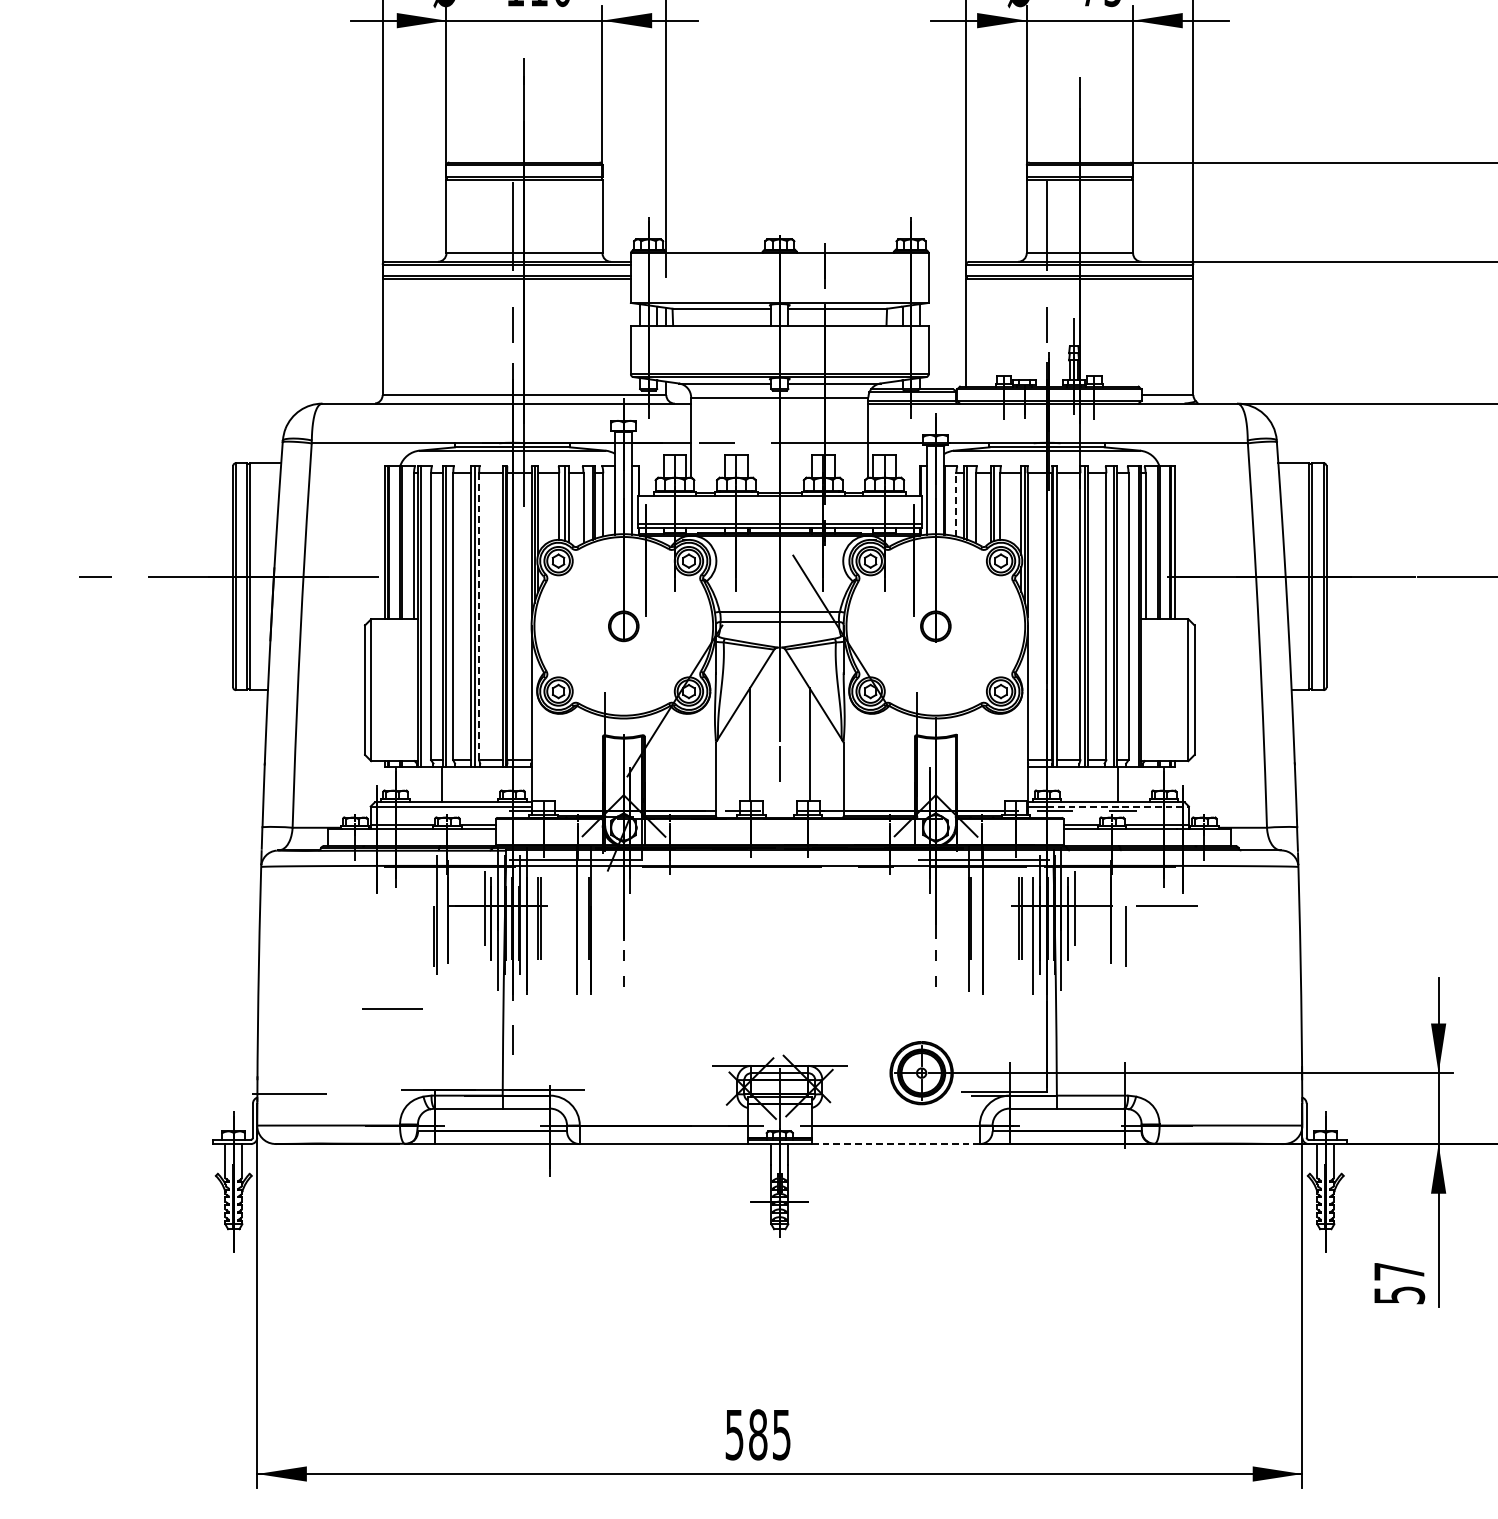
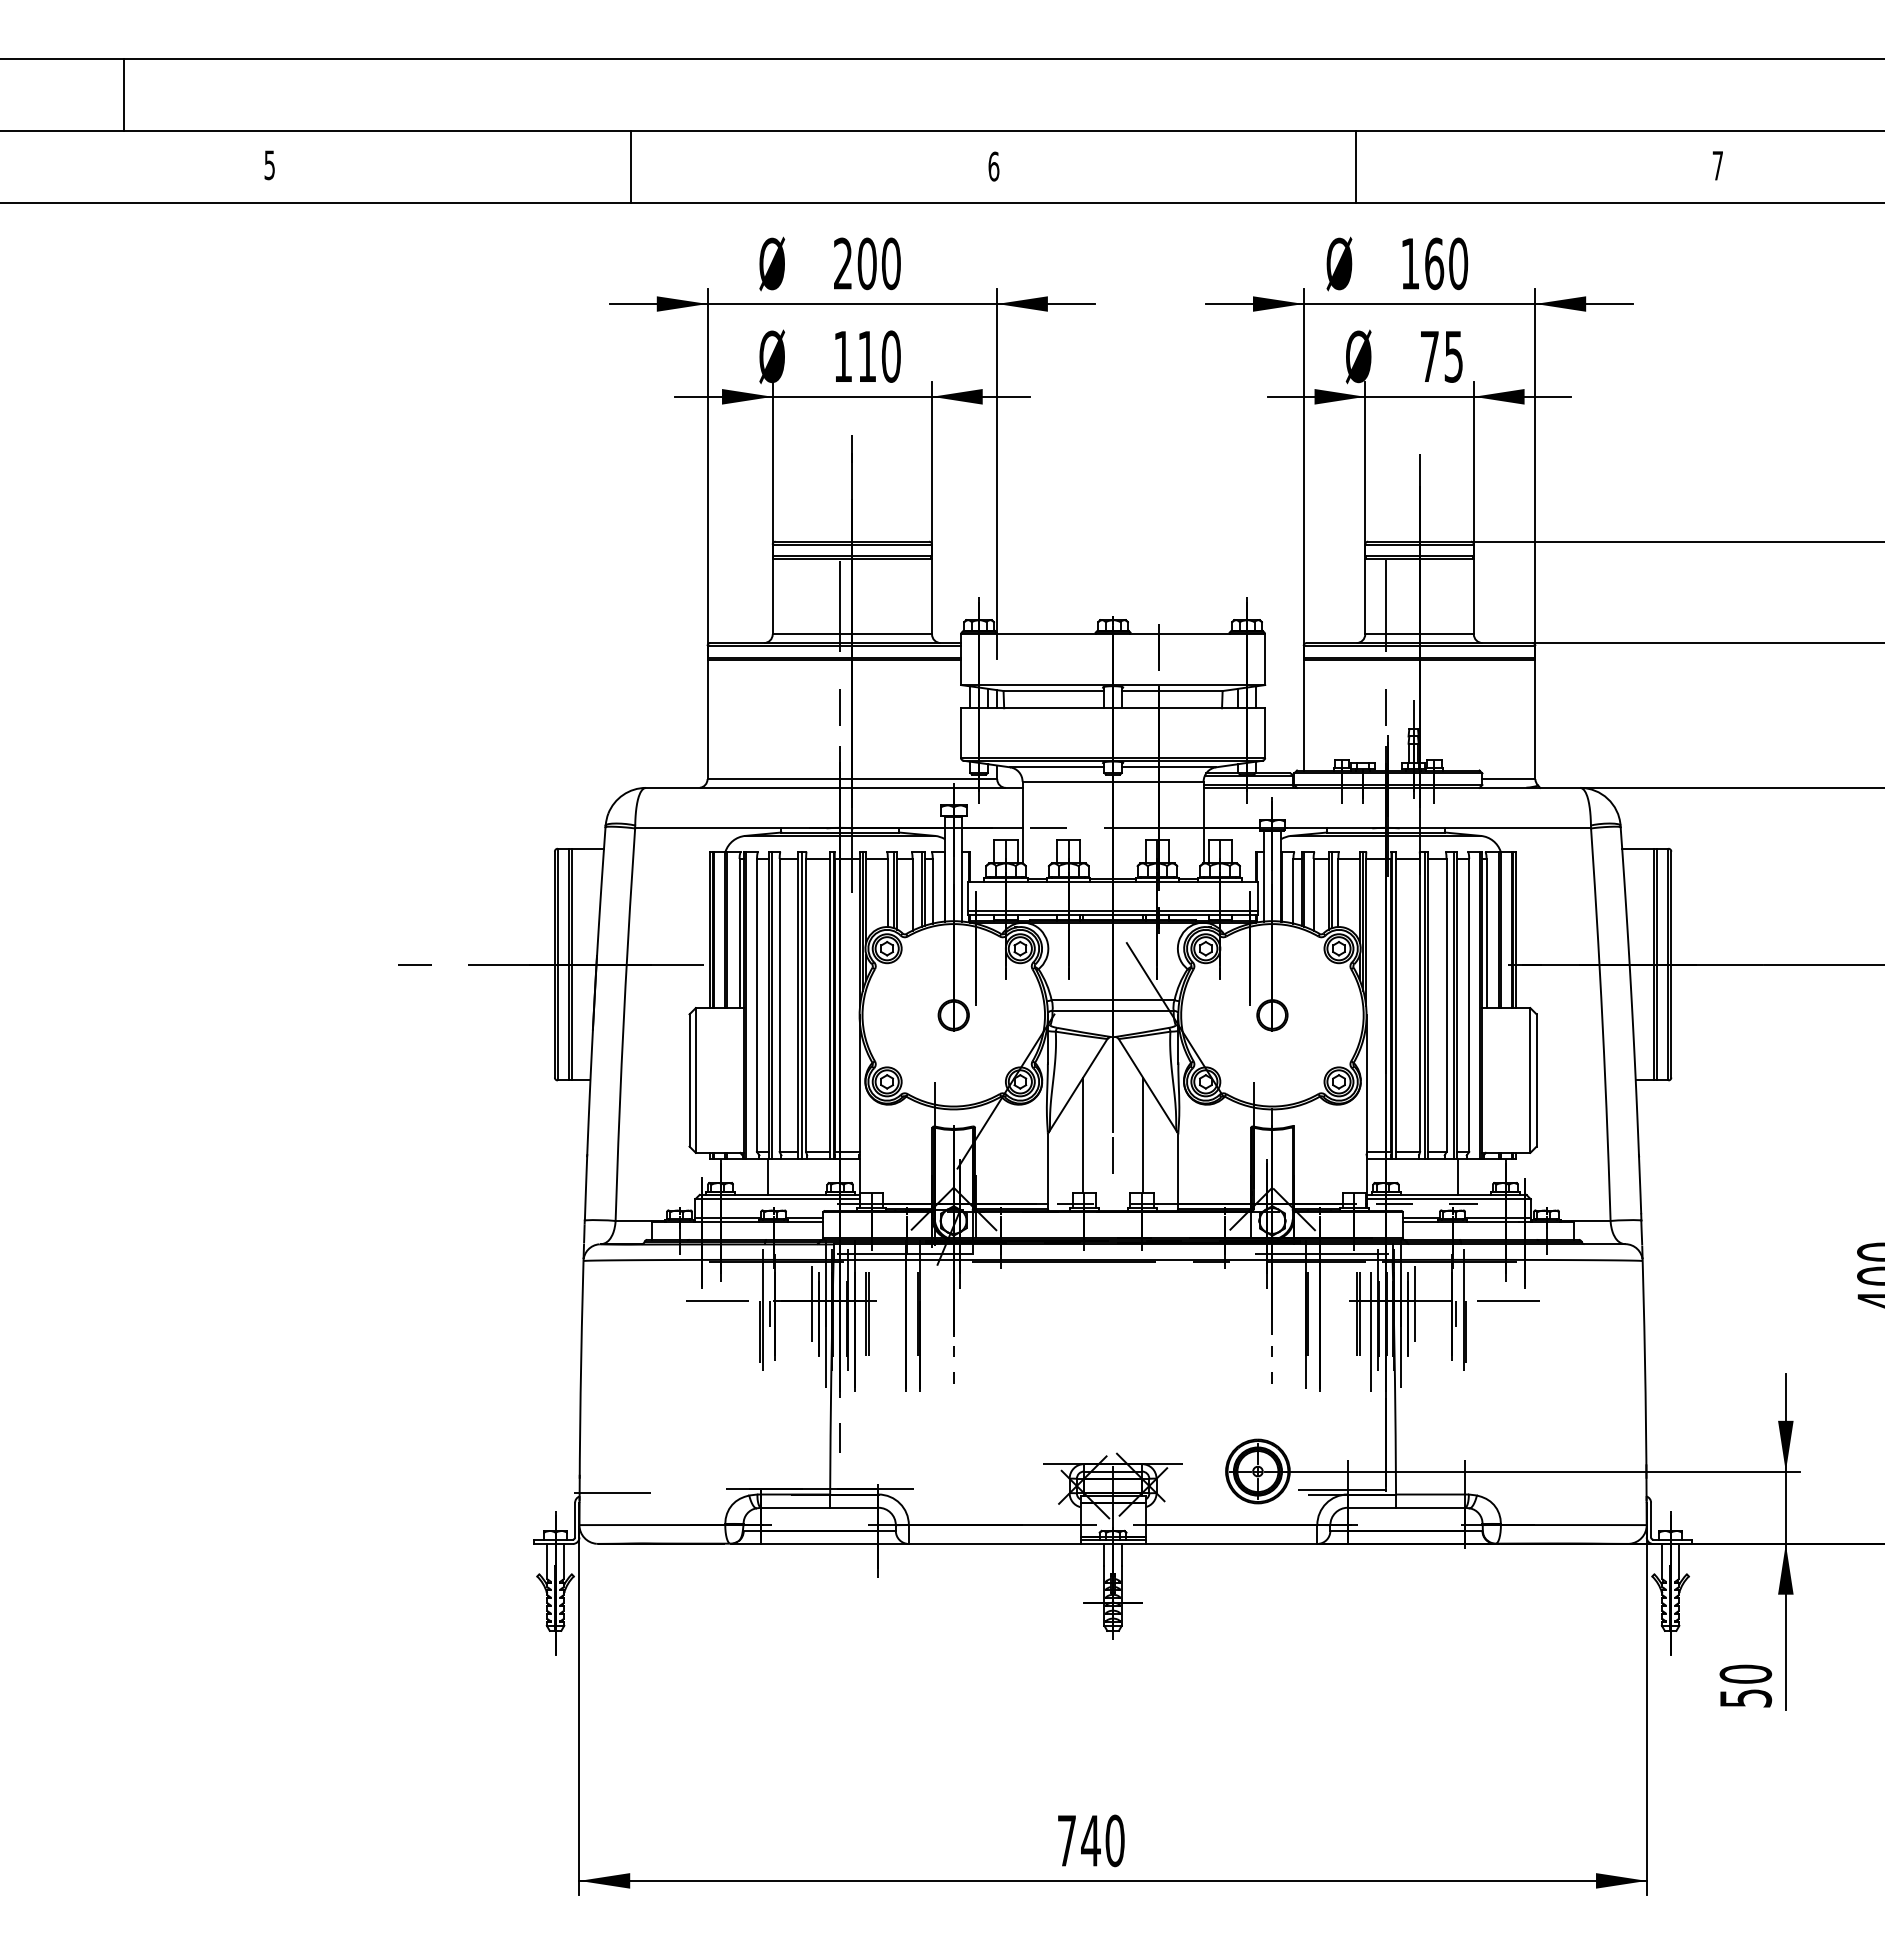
line: (956, 504) -> (1293, 890), dashed -> solid
line: (479, 616) -> (806, 1005), dashed -> solid
line: (1118, 806) -> (1458, 1199), dashed -> solid
line: (1122, 914) -> (1463, 1309), added
line: (444, 918) -> (770, 1313), added
line: (1115, 918) -> (1455, 1313), added
line: (392, 1008) -> (717, 1300), moved
line: (895, 1143) -> (1231, 1543), dashed -> solid
text: (1399, 1270) -> (1745, 1673), 57 -> 50
text: (758, 1434) -> (1091, 1840), 585 -> 740

